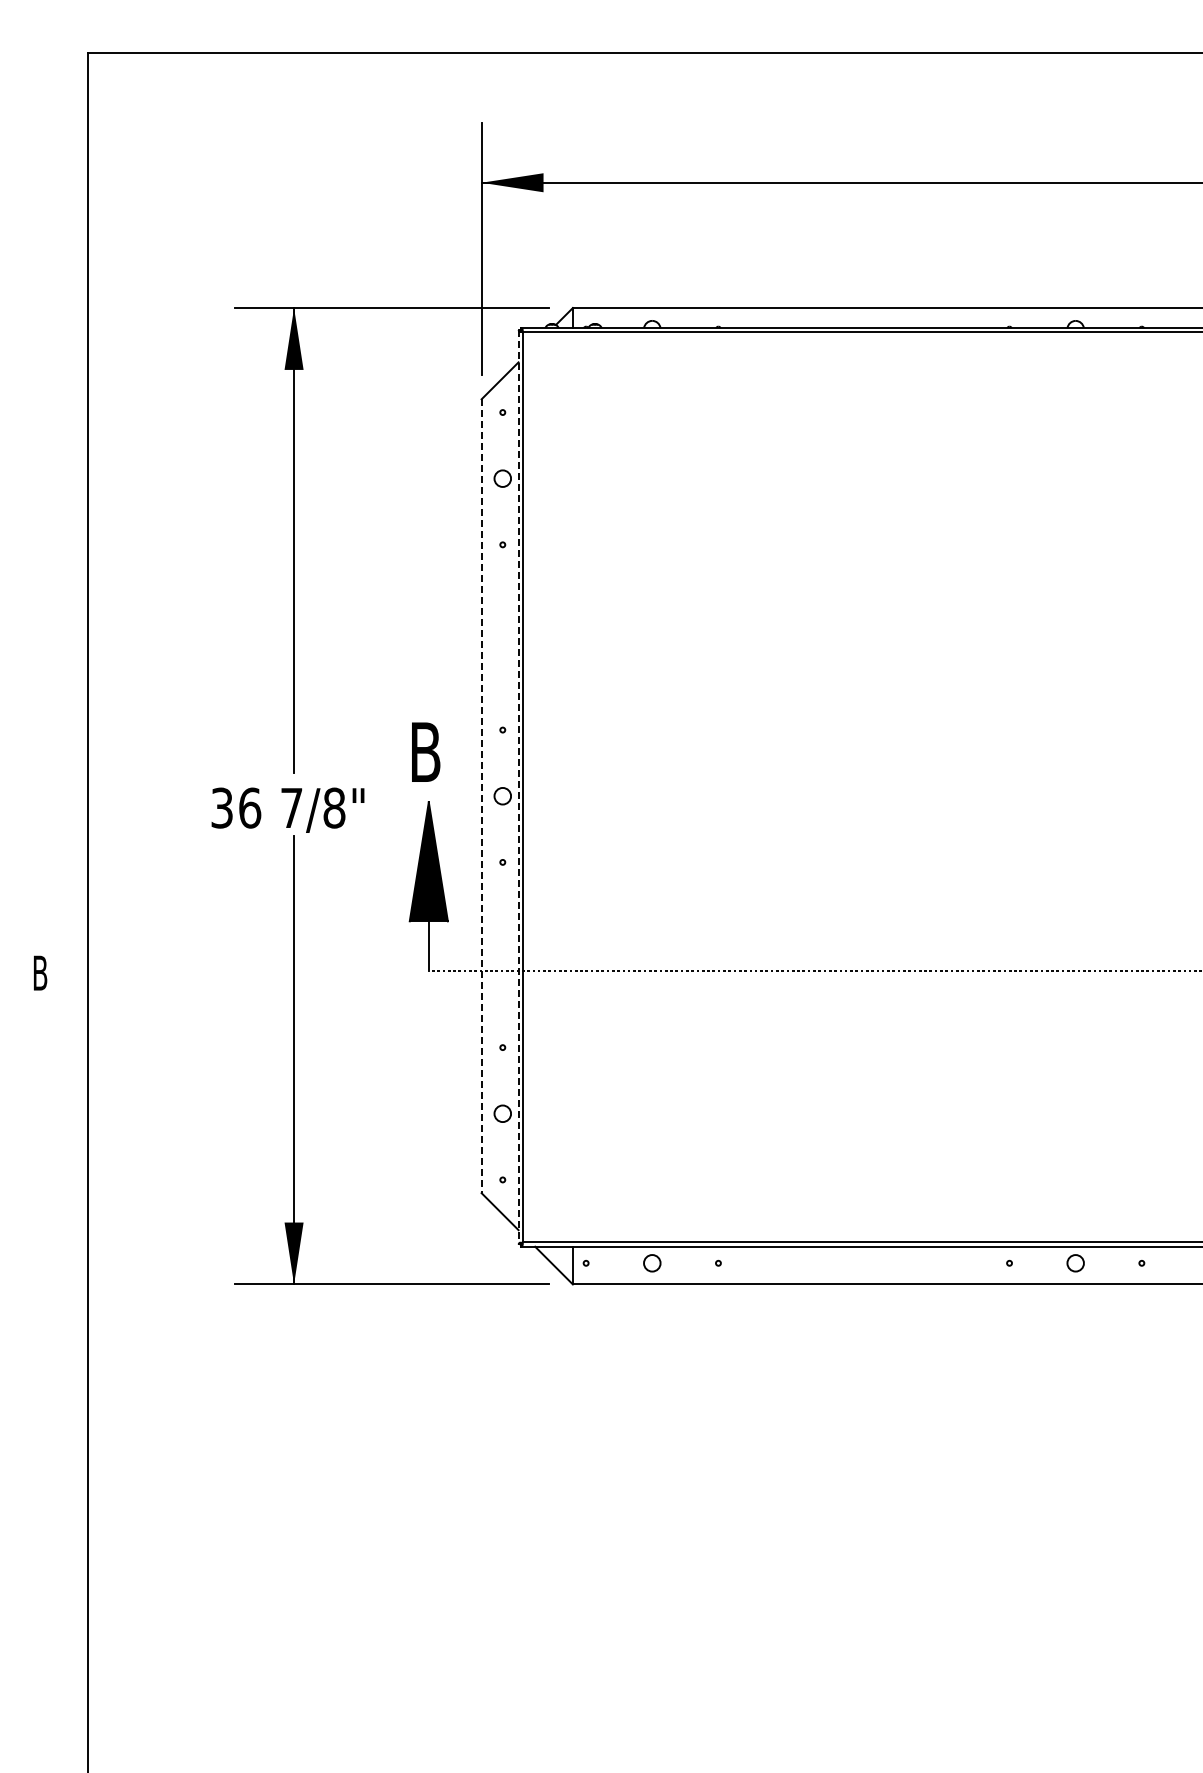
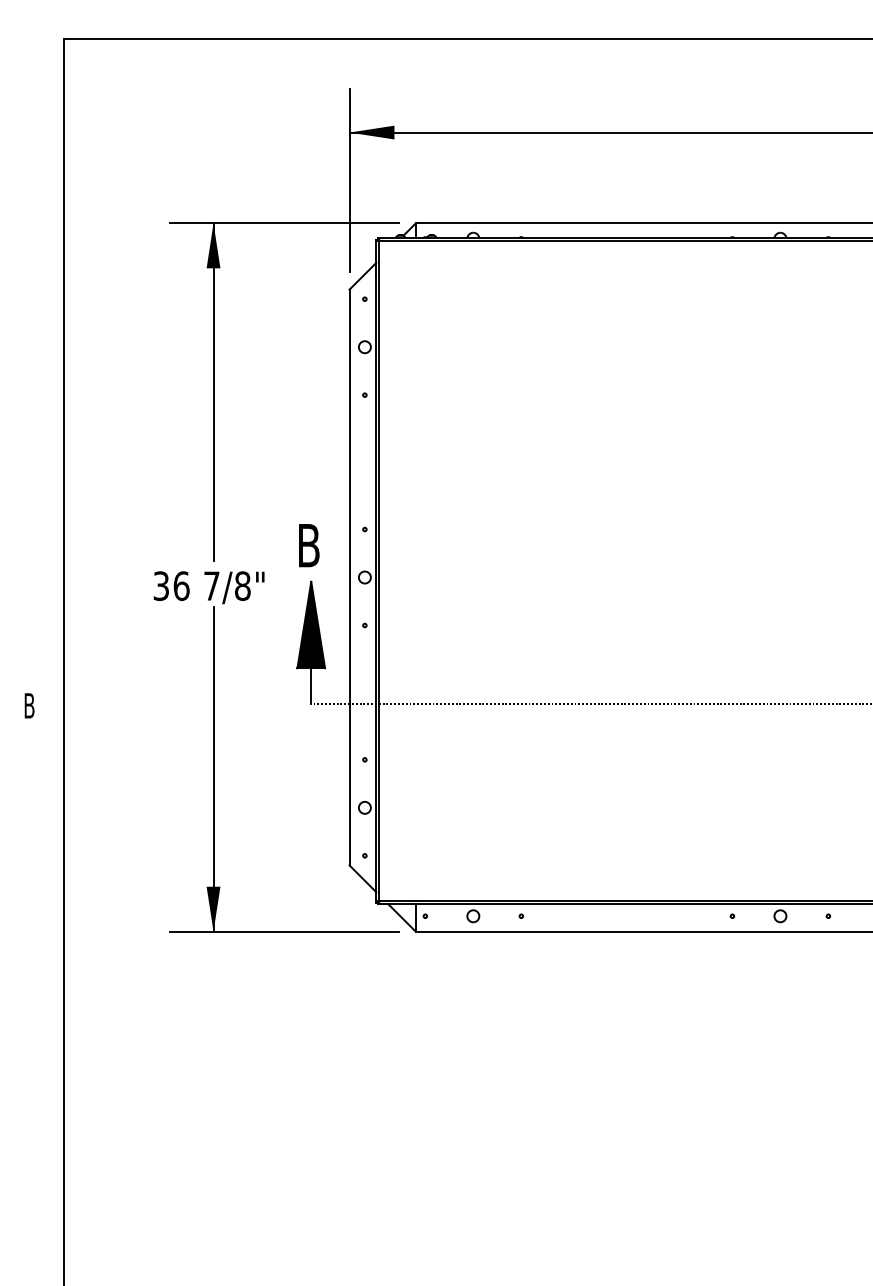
line: (518, 787) -> (376, 571), dashed -> solid
line: (481, 796) -> (349, 577), dashed -> solid

